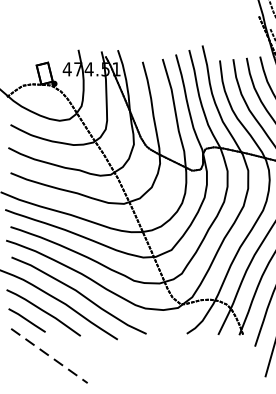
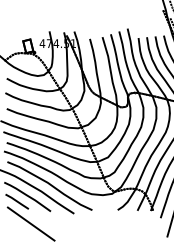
line: (49, 356) -> (31, 224), dashed -> solid

